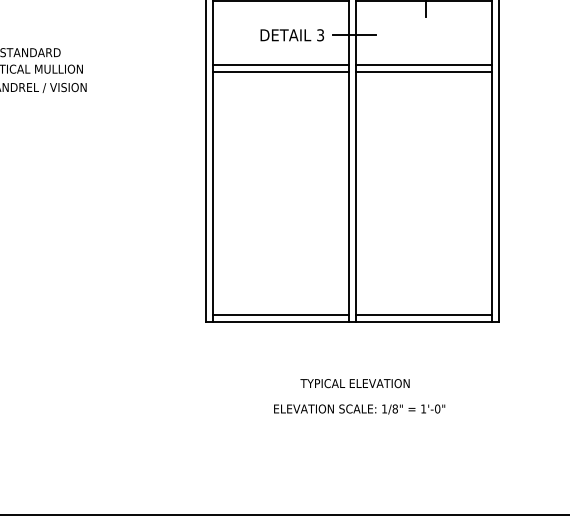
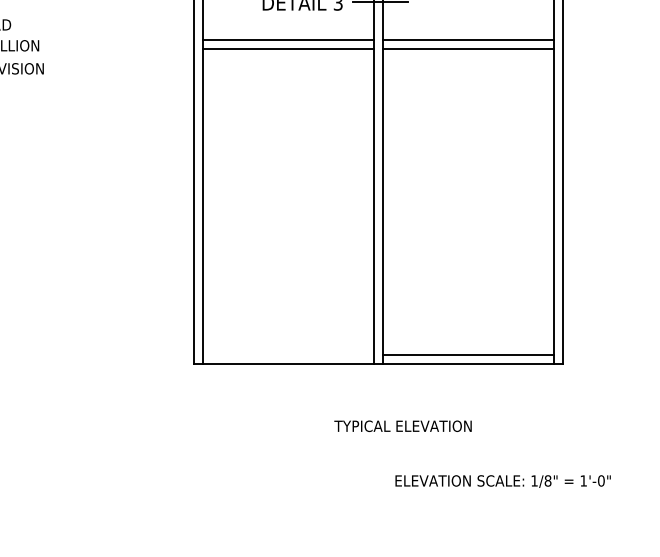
line: (280, 314) -> (287, 354), removed
text: (354, 383) -> (402, 426), moved
text: (359, 409) -> (503, 481), moved

